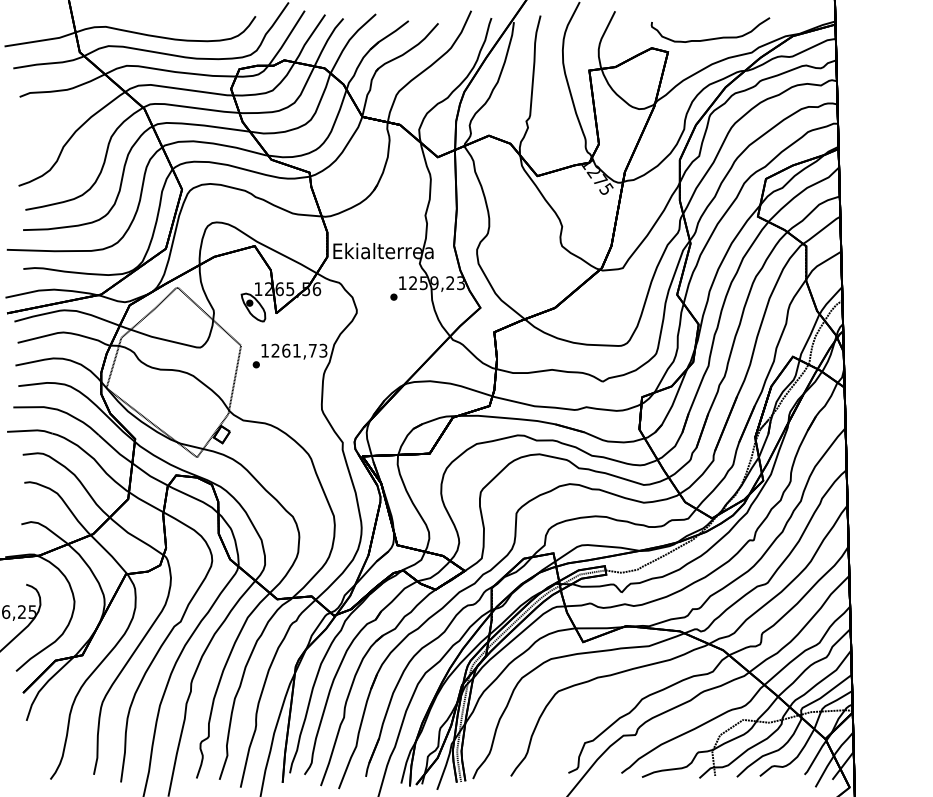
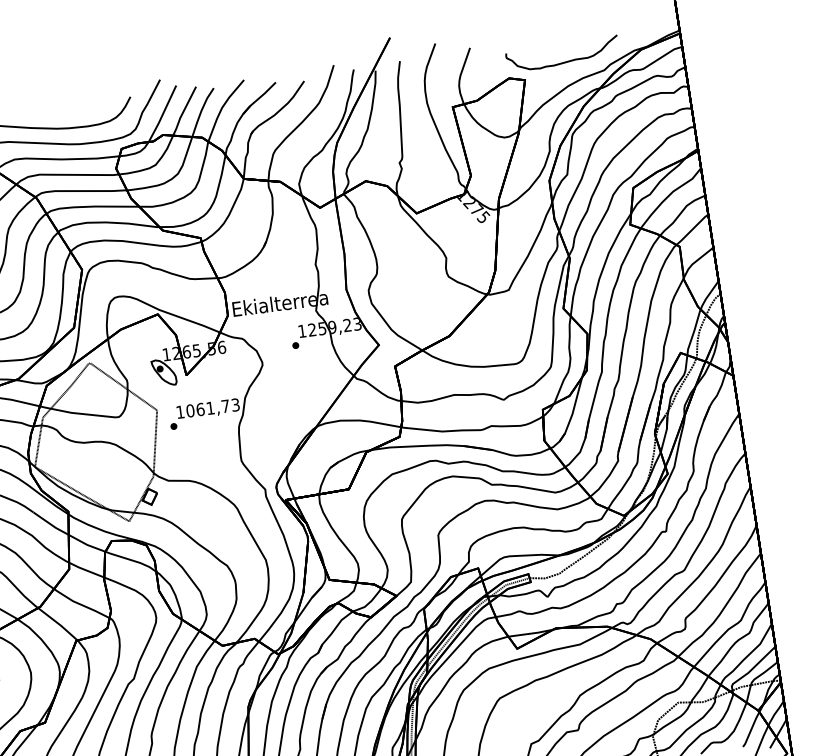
text: (275, 350) -> (190, 410), 1261,73 -> 1061,73

